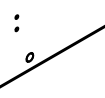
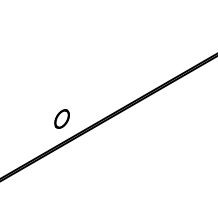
part: (16, 23) -> (34, 48), removed

